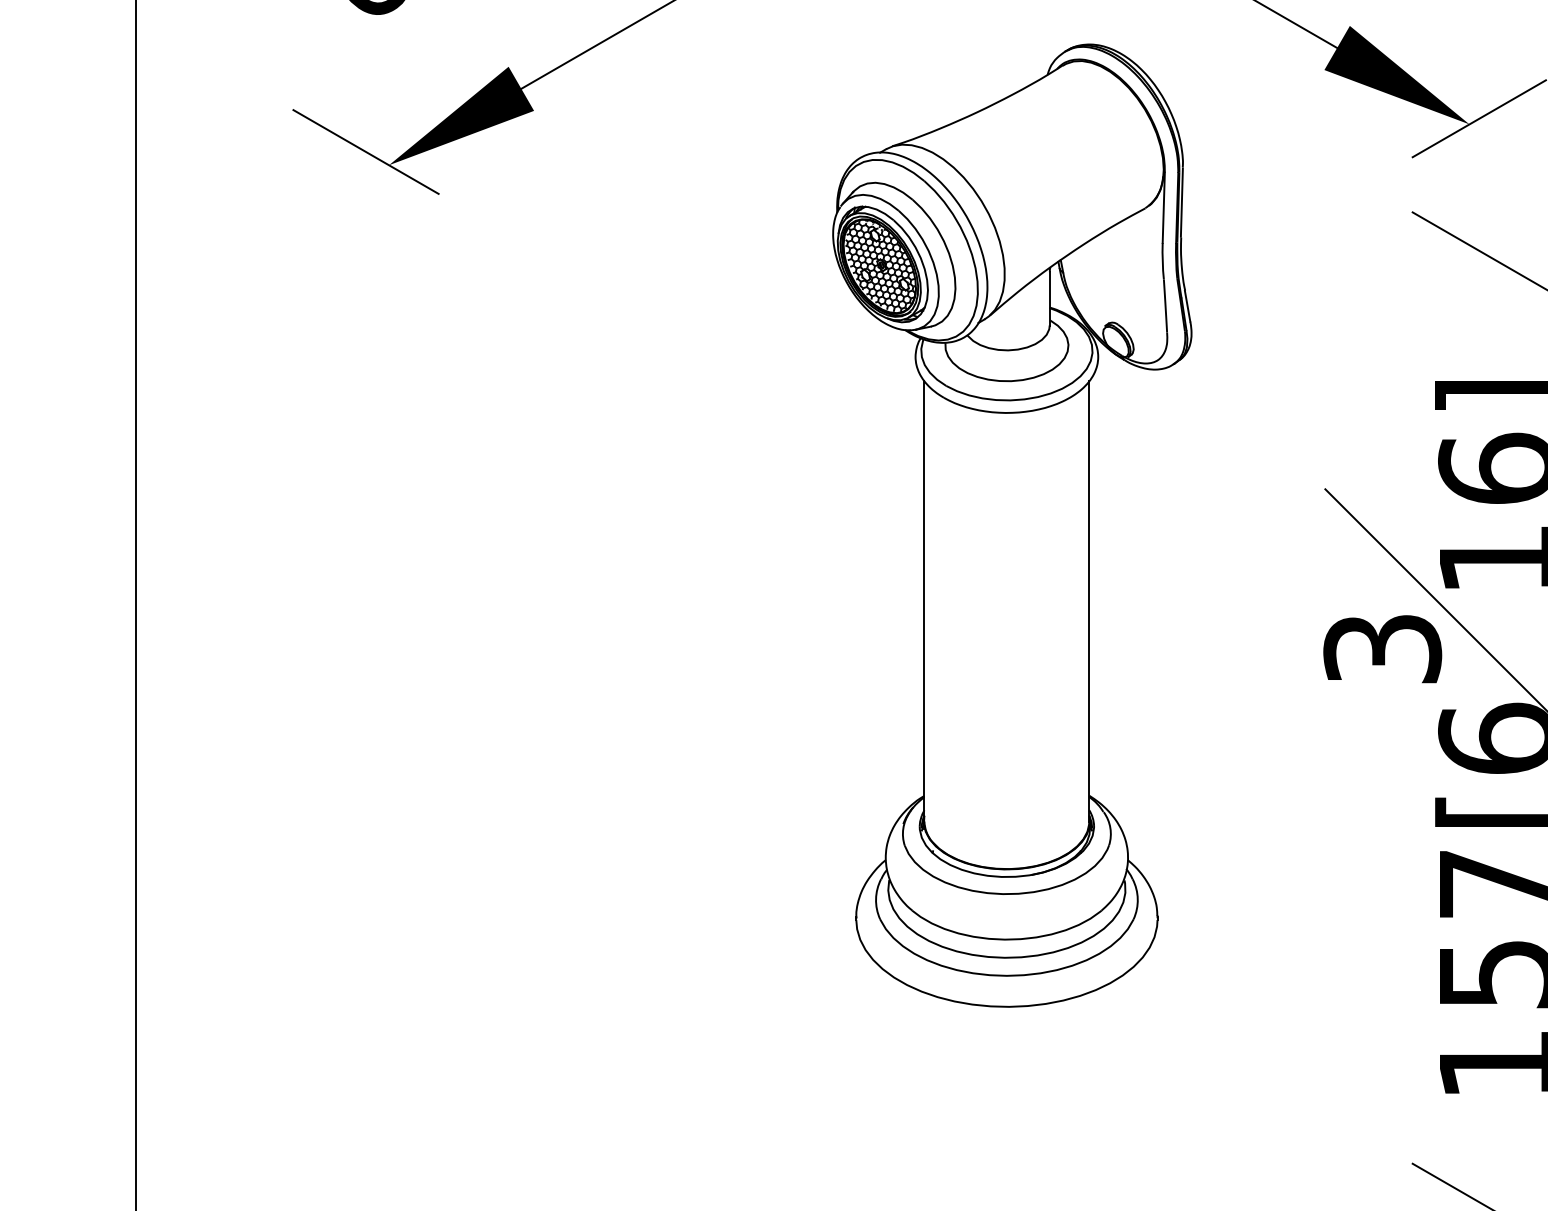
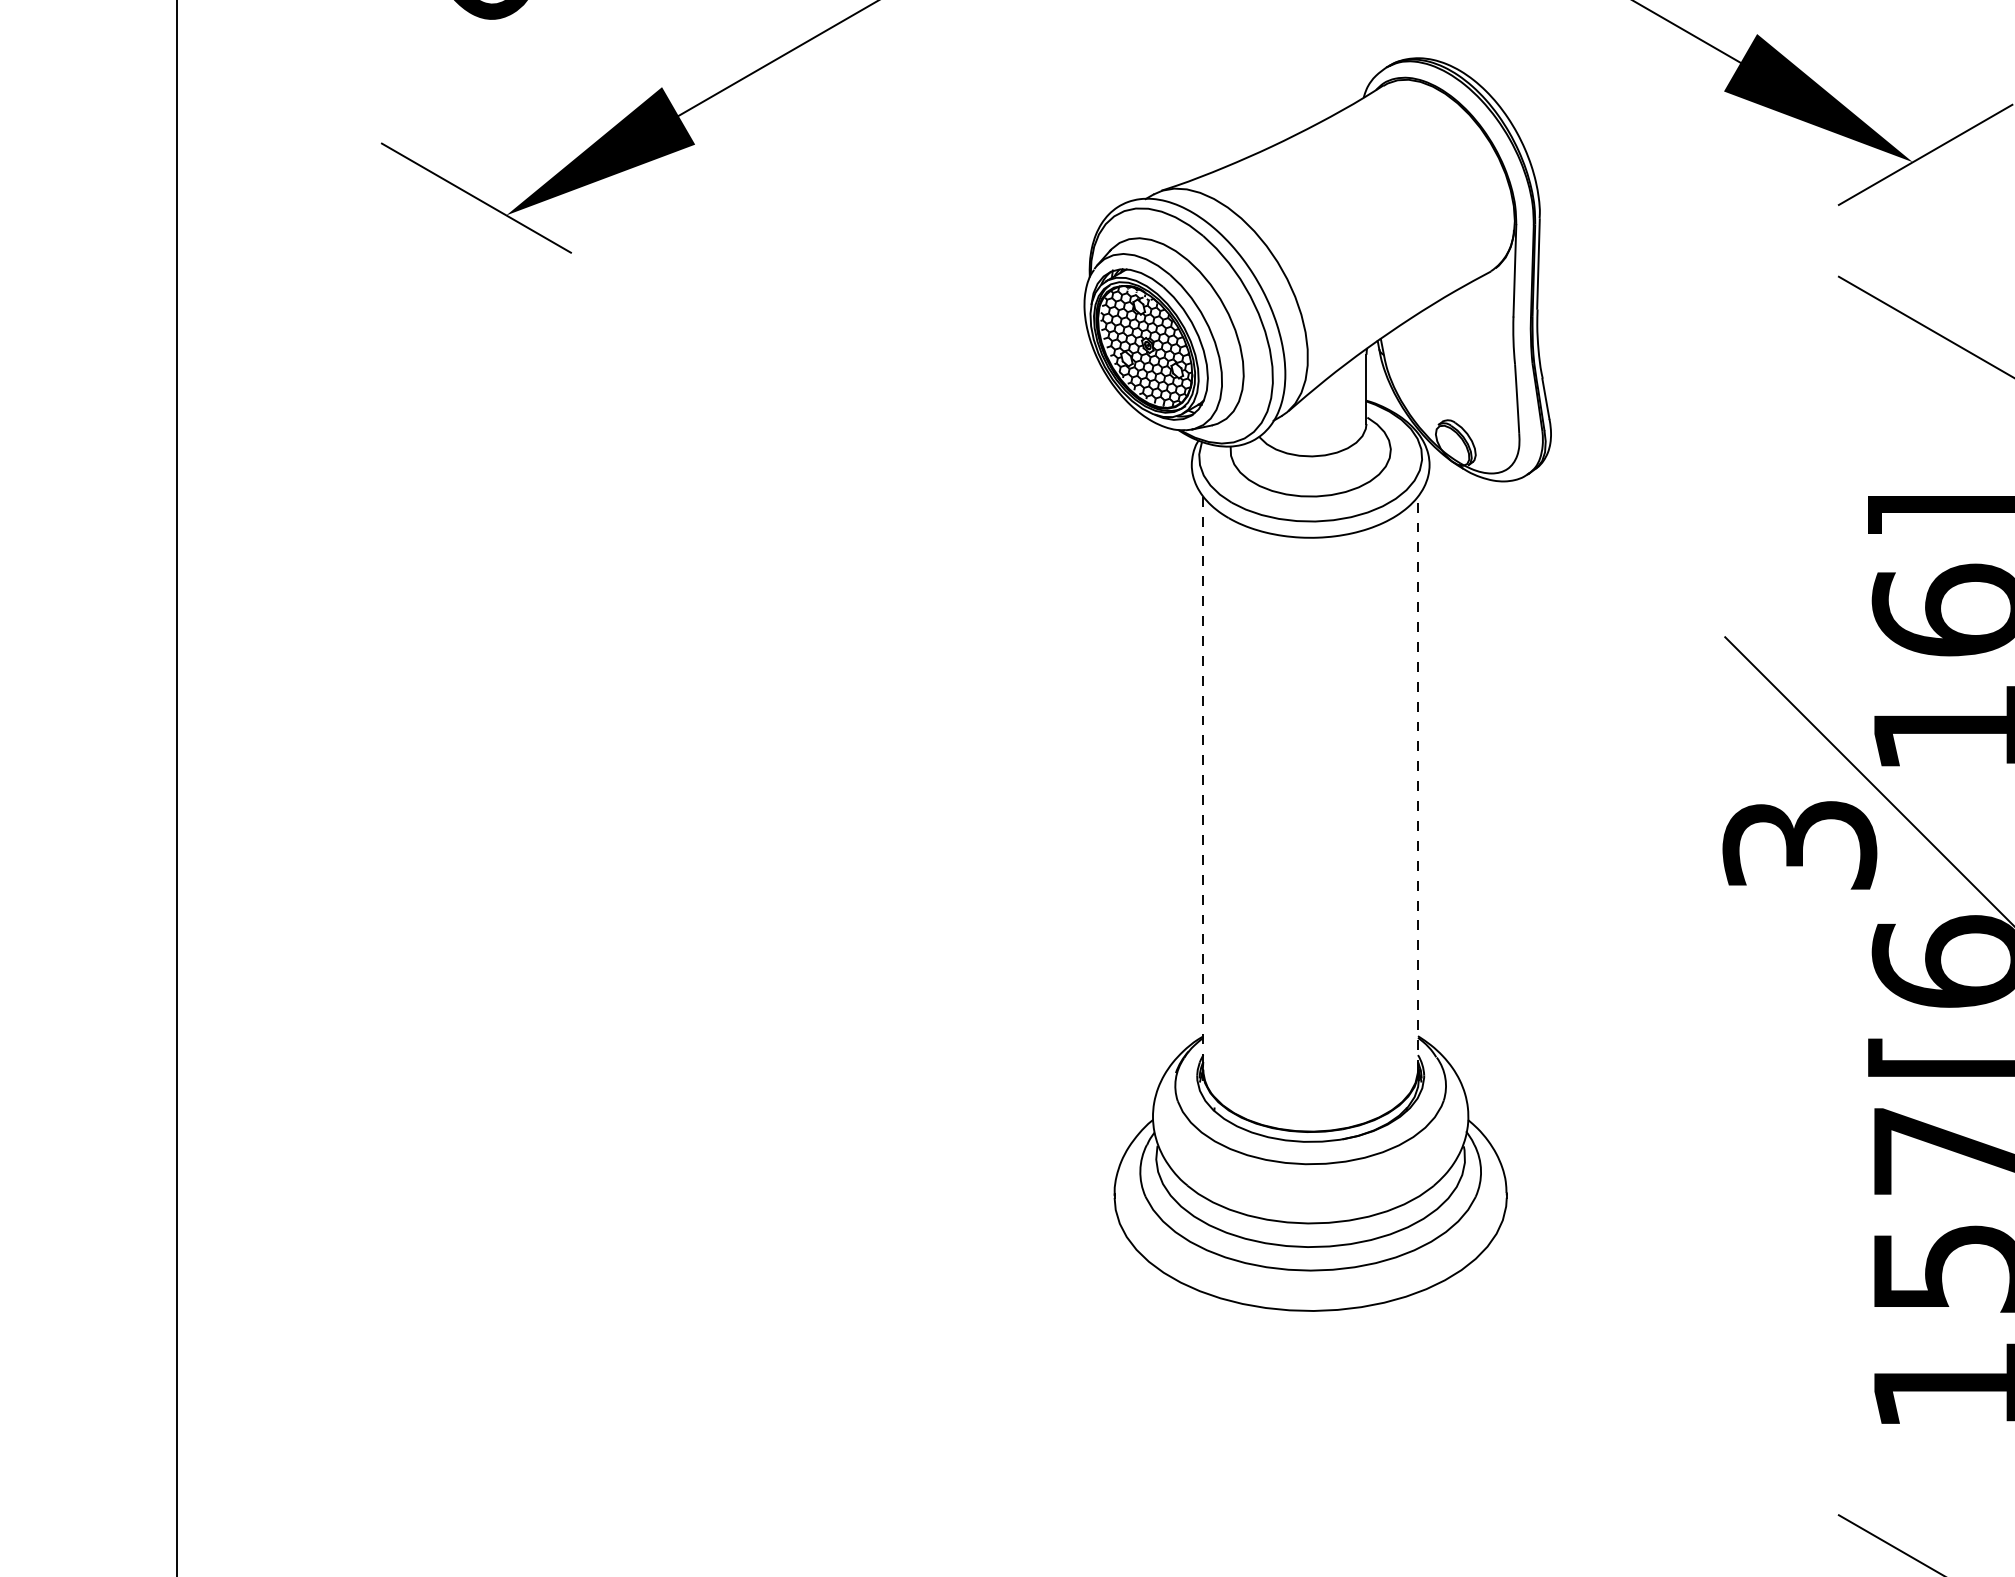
line: (924, 601) -> (1203, 783), solid -> dashed
line: (1089, 601) -> (1418, 783), solid -> dashed

